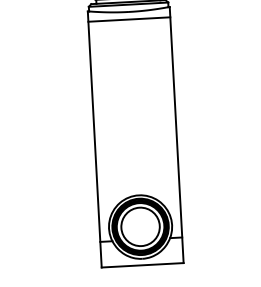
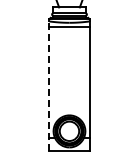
line: (94, 140) -> (48, 86), solid -> dashed

